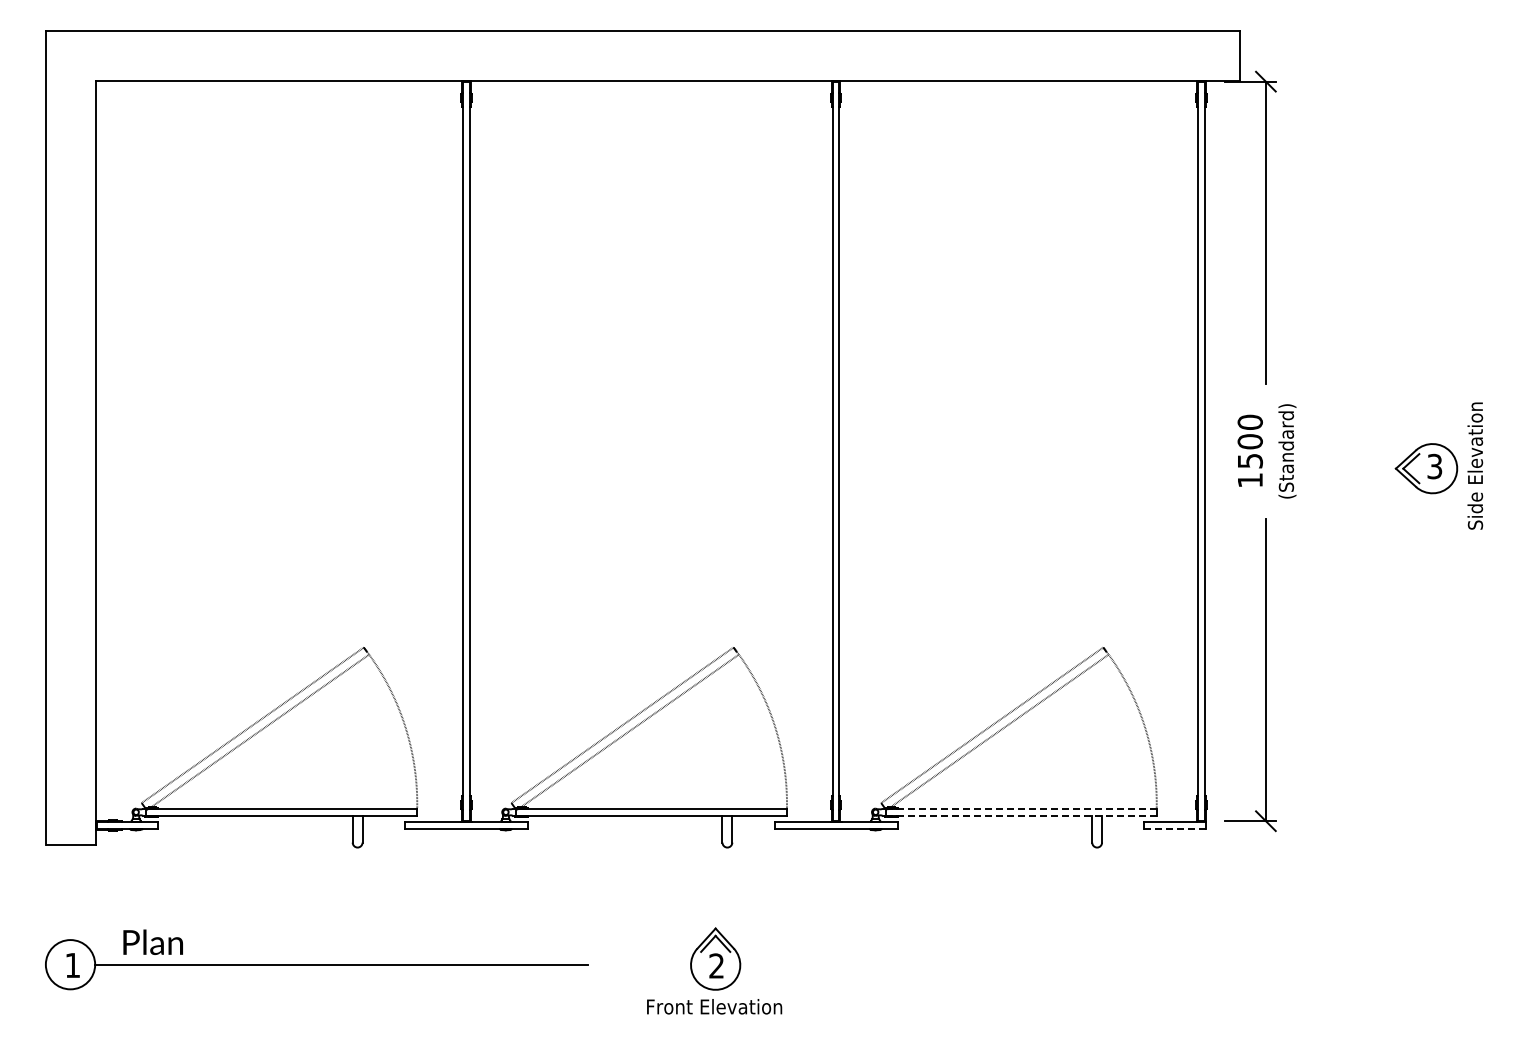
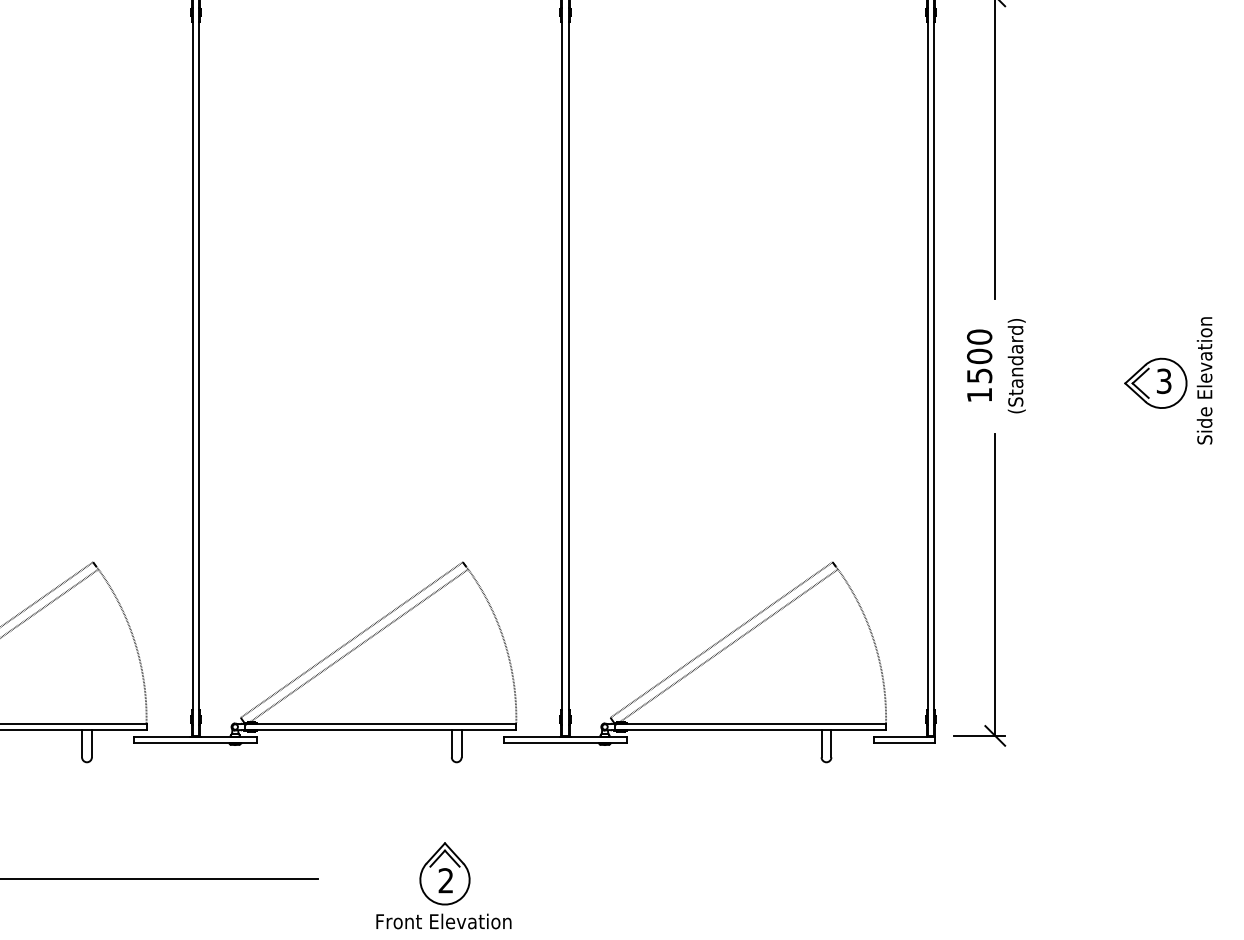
line: (1021, 809) -> (750, 724), dashed -> solid
line: (1021, 815) -> (750, 730), dashed -> solid
line: (1175, 828) -> (904, 743), dashed -> solid

